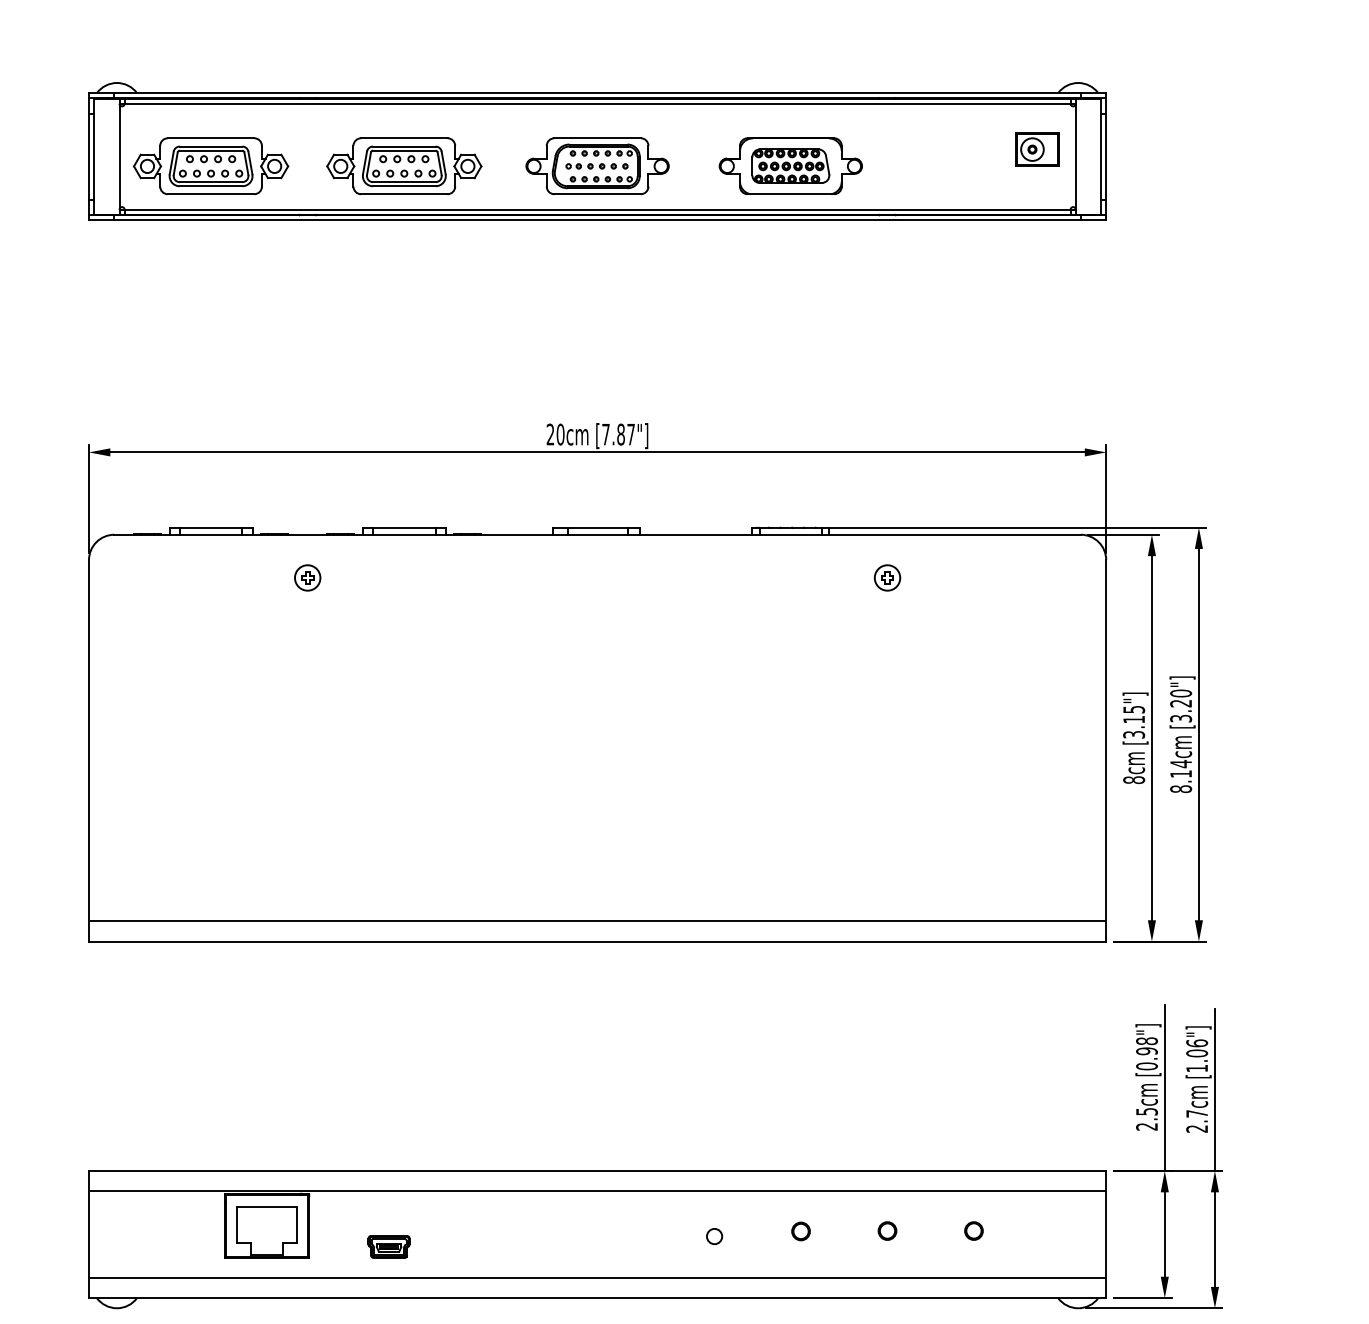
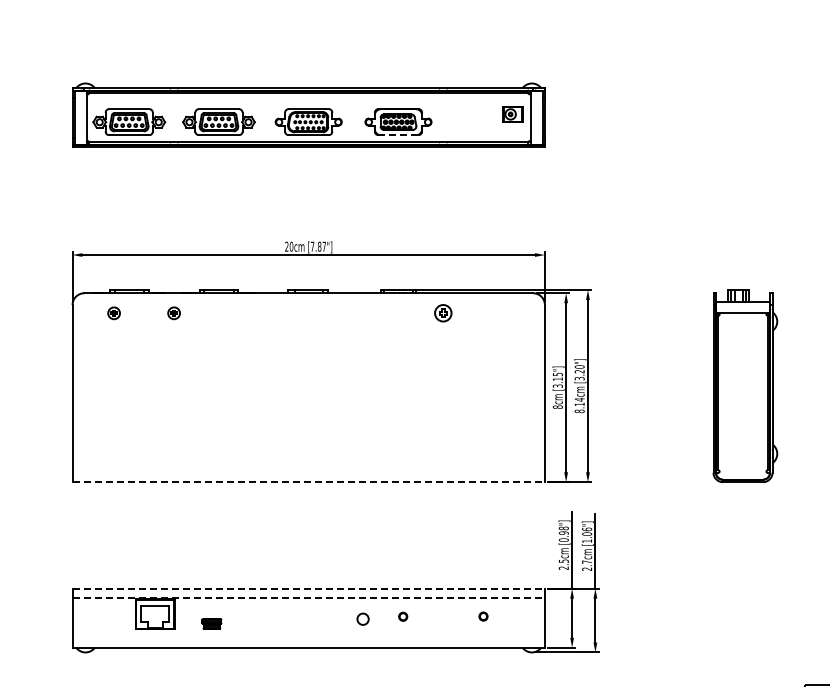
line: (790, 194) -> (398, 135), solid -> dashed
part: (177, 578) -> (113, 313), added
part: (887, 578) -> (443, 313), size x1.4
line: (597, 920) -> (308, 472), removed
line: (599, 942) -> (309, 482), solid -> dashed
line: (599, 1170) -> (309, 588), solid -> dashed
line: (599, 1192) -> (309, 598), solid -> dashed
part: (887, 1230) -> (443, 616), removed
circle: (713, 1235) -> (362, 618), size x1.6
line: (597, 1278) -> (308, 638), removed

